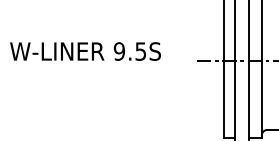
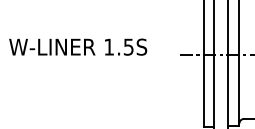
text: (119, 50) -> (109, 46), 9.5S -> 1.5S

